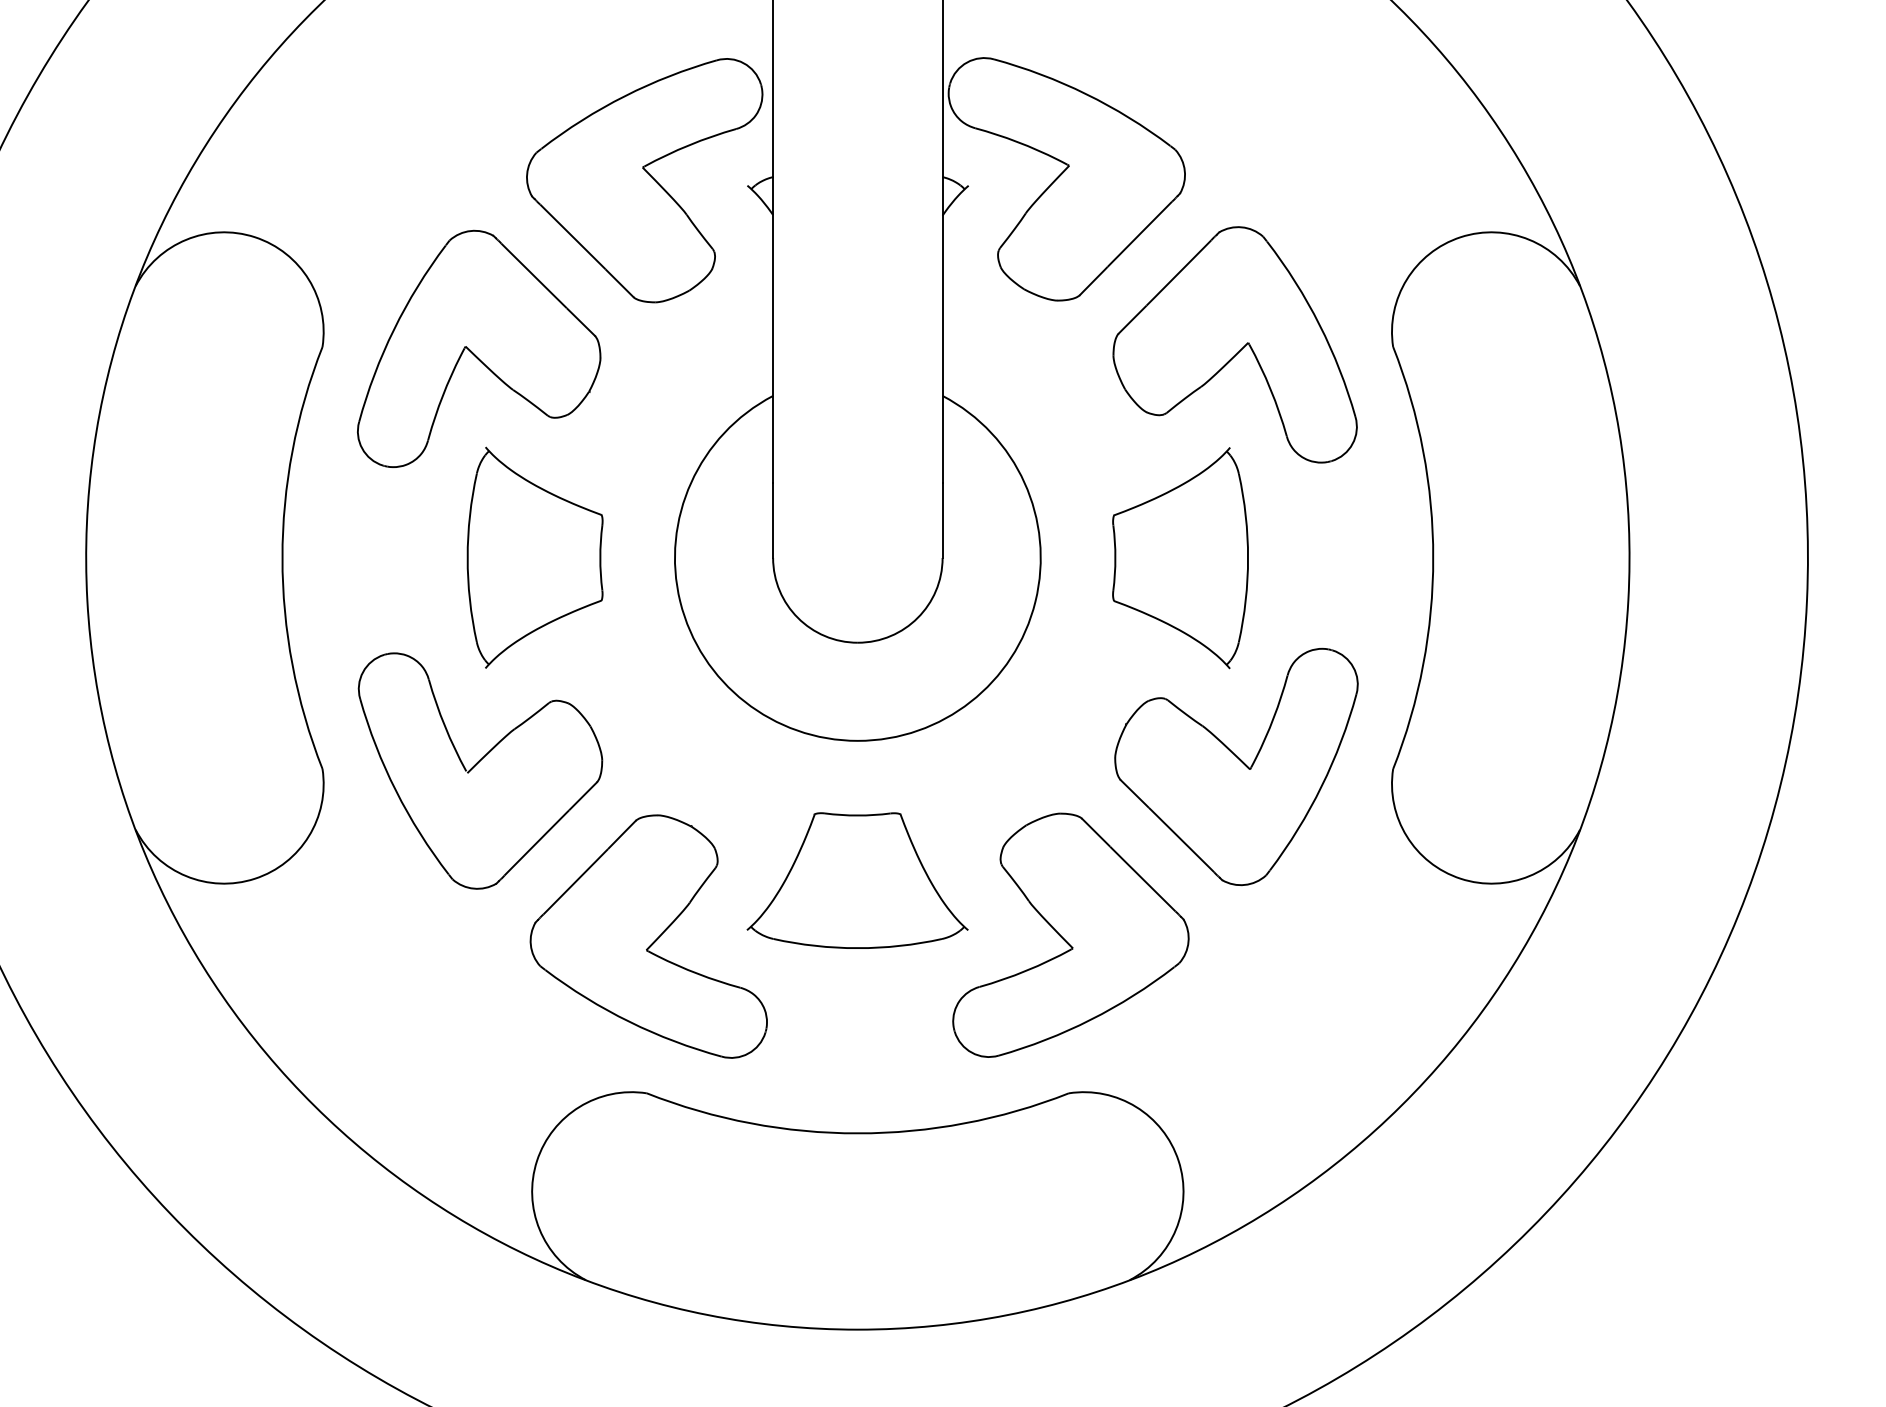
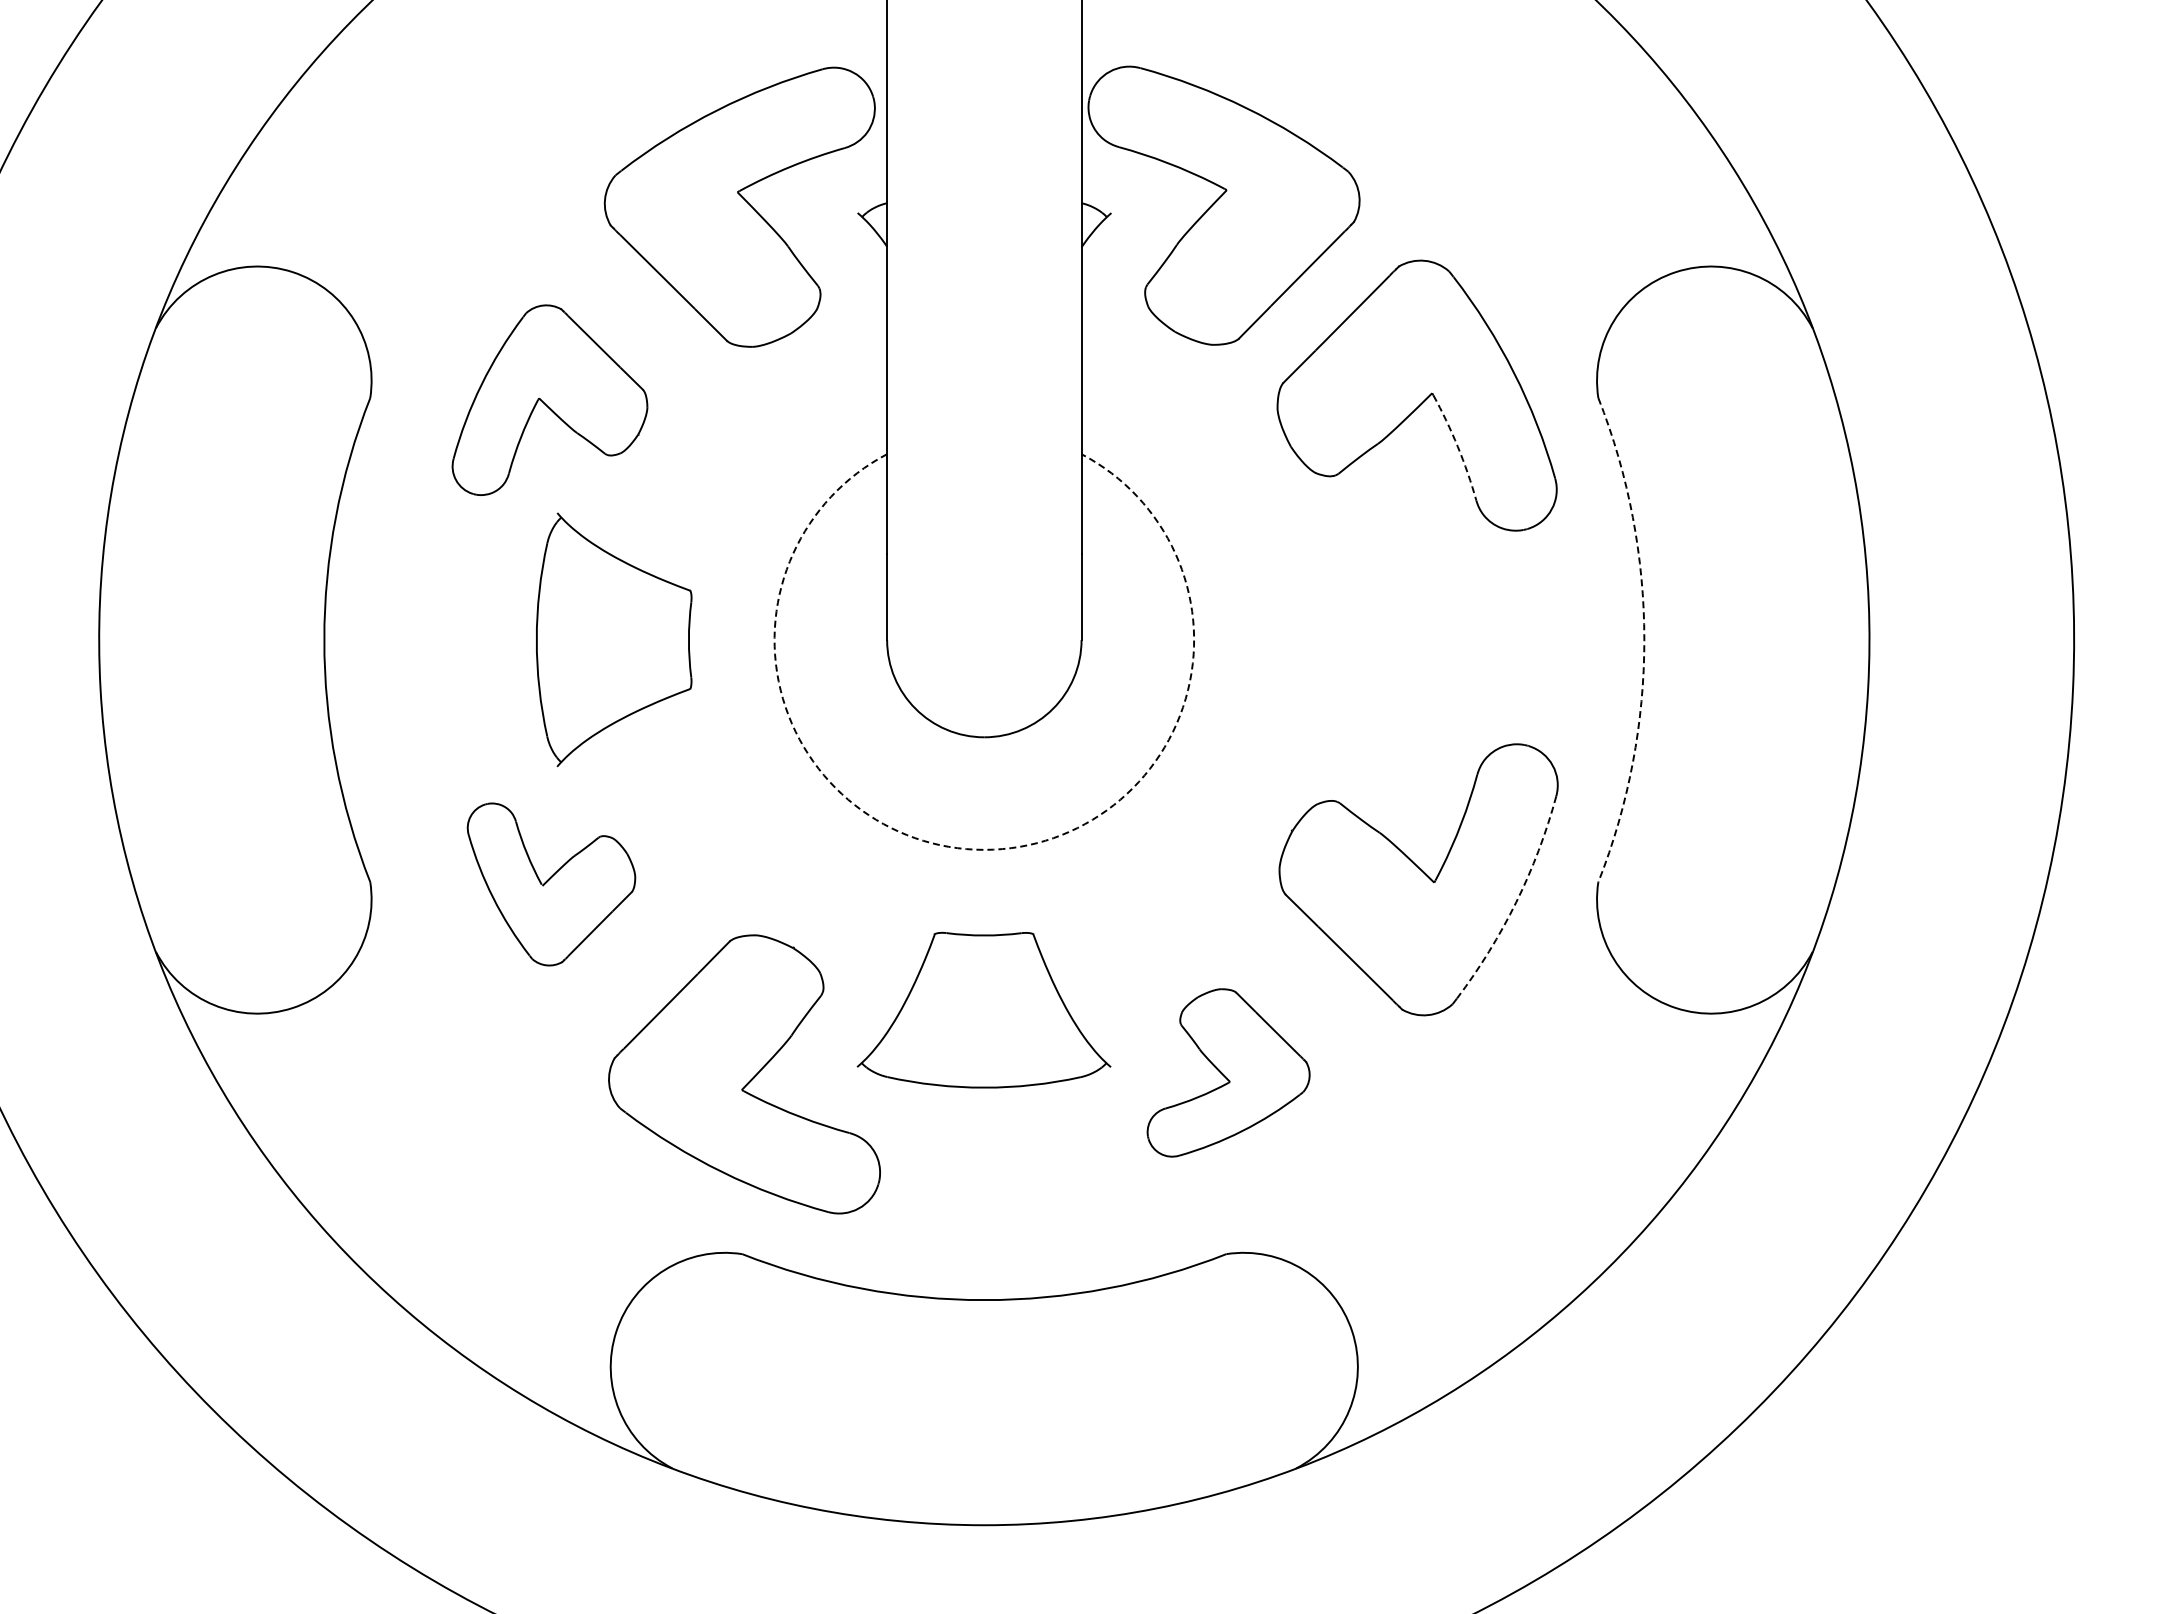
part: (478, 348) -> (549, 399), size x0.7
arc: (1270, 389) -> (1457, 446), solid -> dashed
part: (1180, 558) -> (1354, 640), removed
arc: (1433, 558) -> (1644, 640), solid -> dashed
arc: (857, 740) -> (984, 849), solid -> dashed
part: (480, 771) -> (551, 884), size x0.6
arc: (1321, 786) -> (1516, 902), solid -> dashed
part: (1070, 934) -> (1228, 1072), size x0.6

